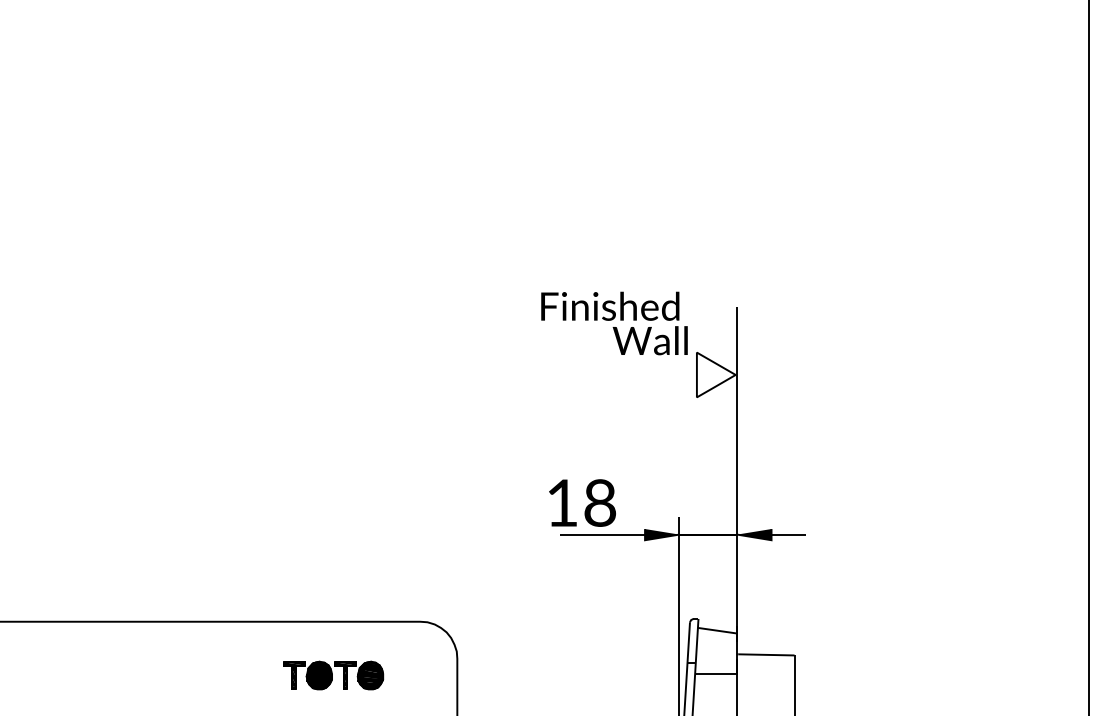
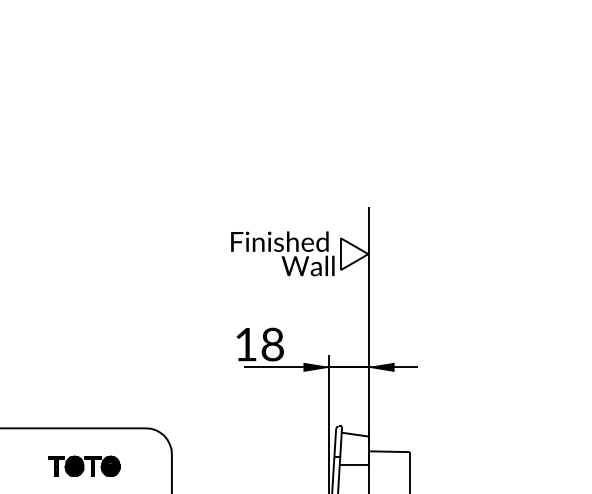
text: (614, 323) -> (282, 253), moved

